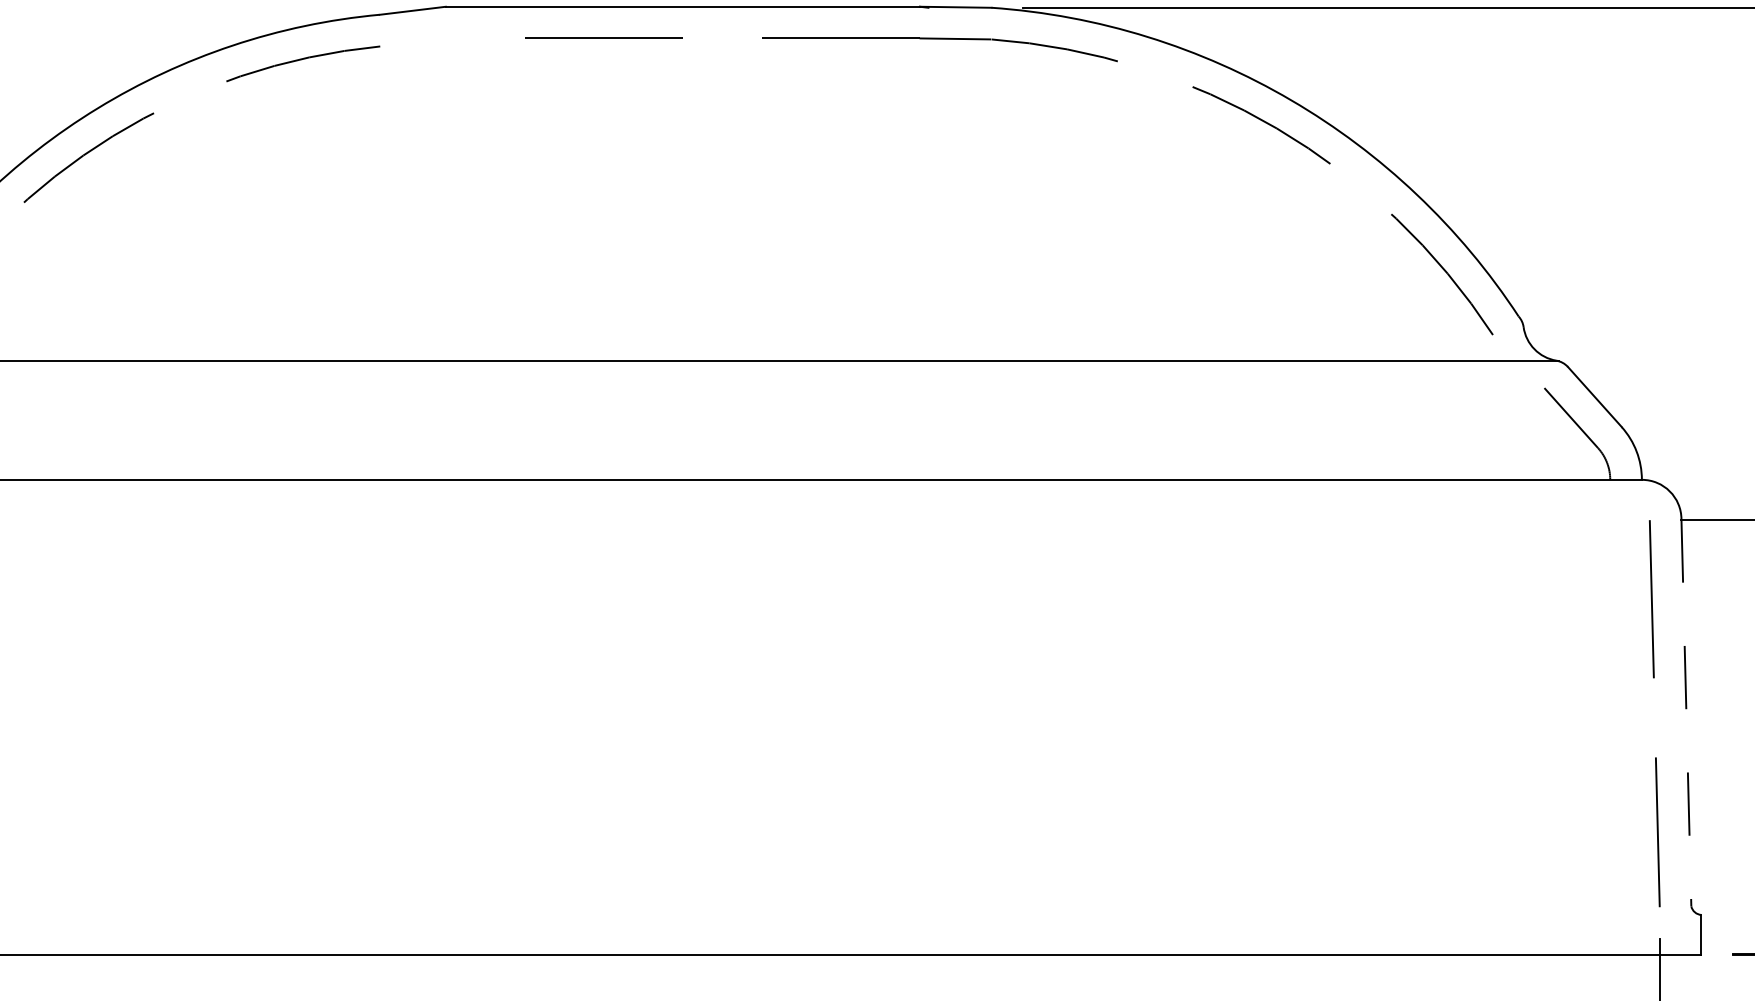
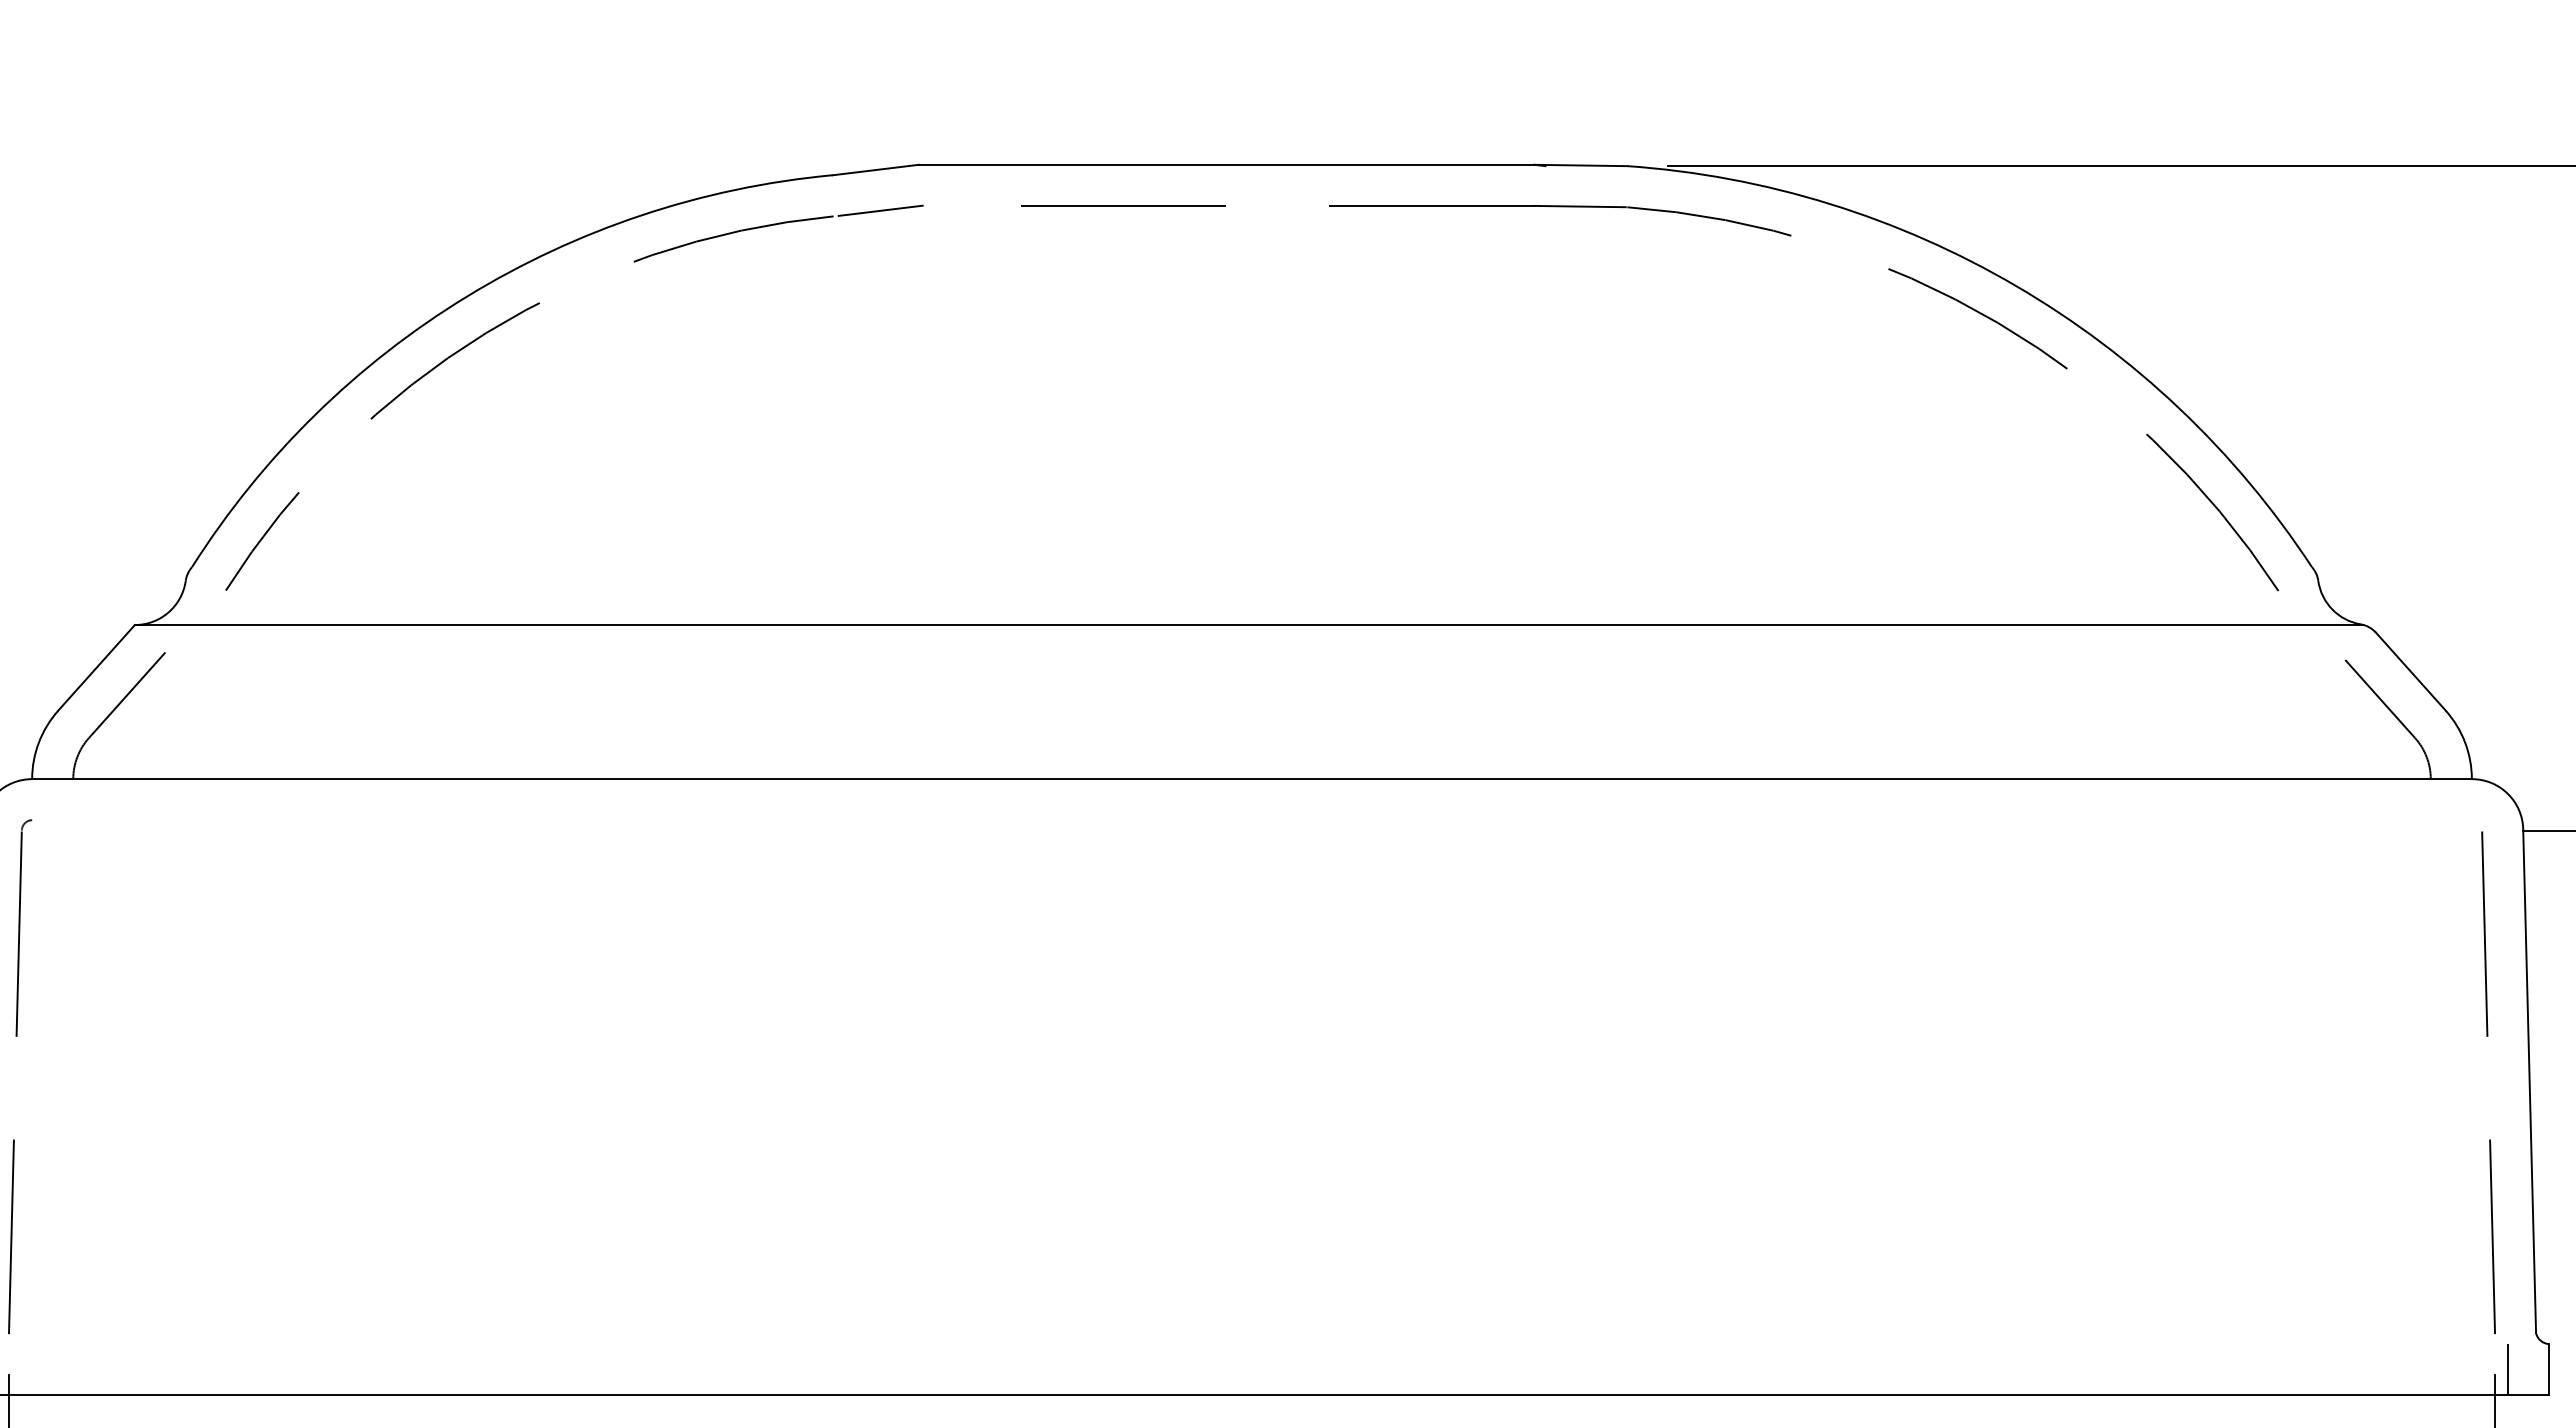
line: (416, 41) -> (880, 210), added
line: (1686, 713) -> (2529, 1082), dashed -> solid
line: (1670, 934) -> (2508, 1369), added

